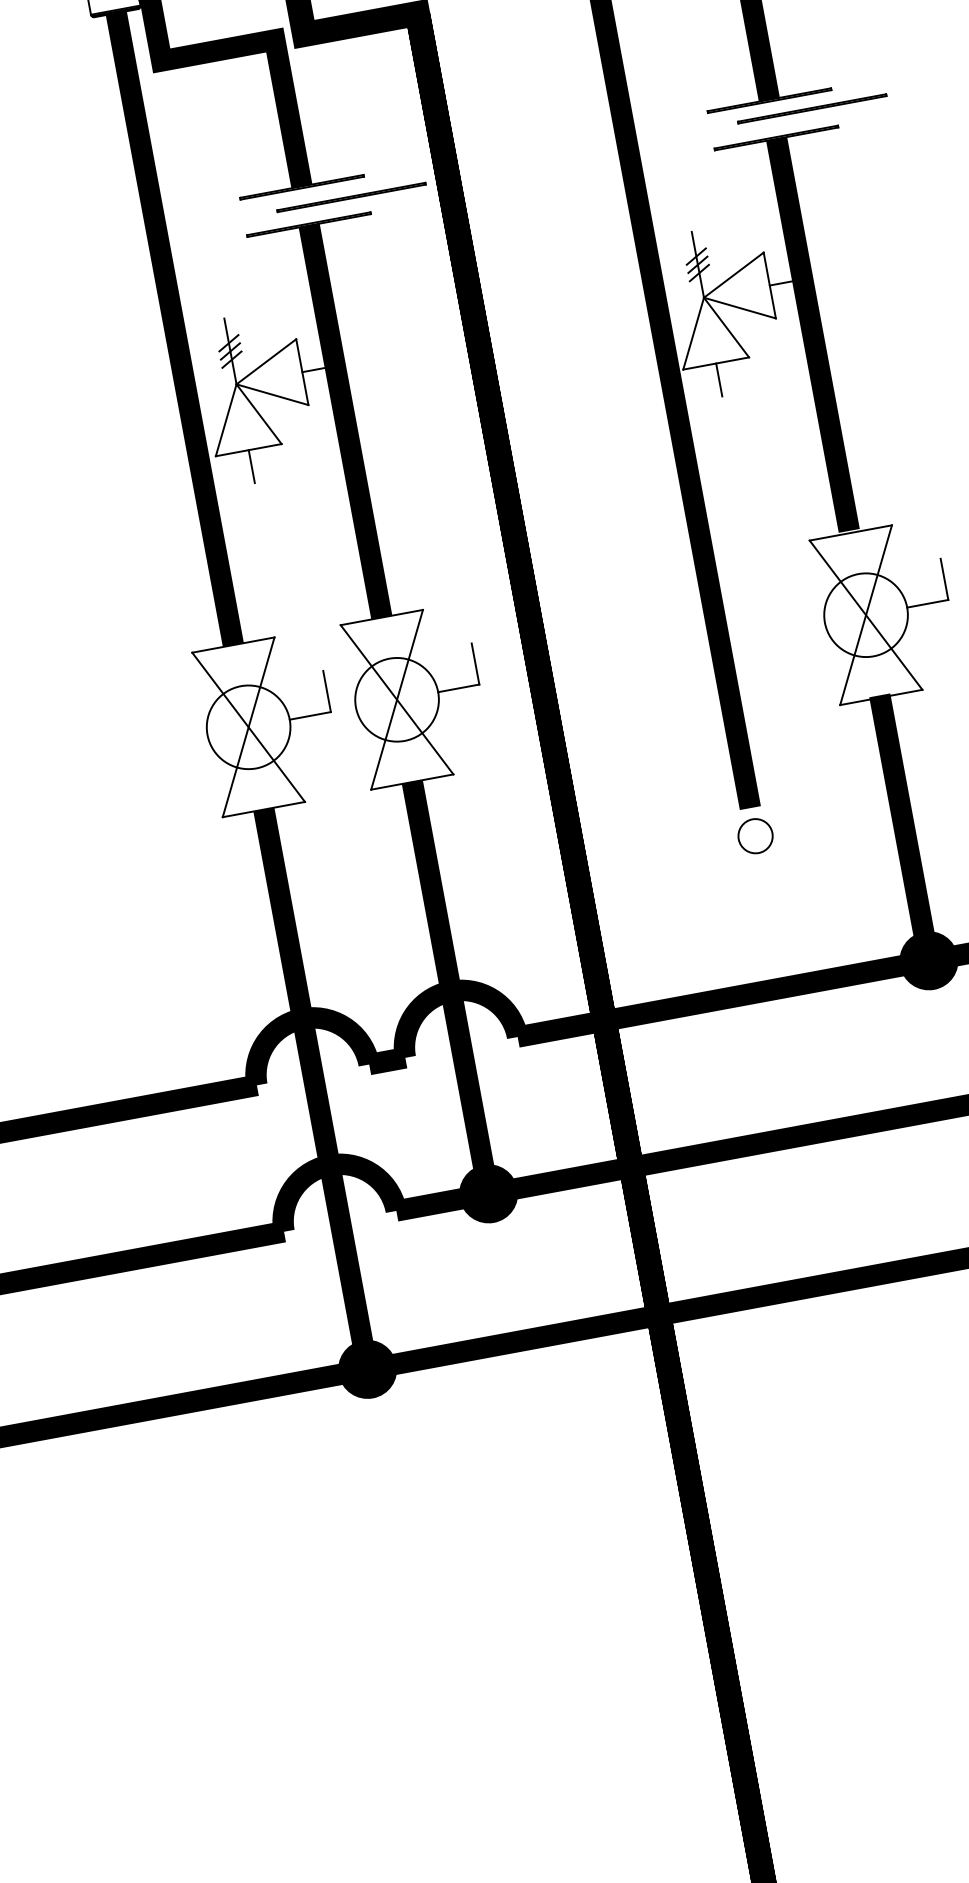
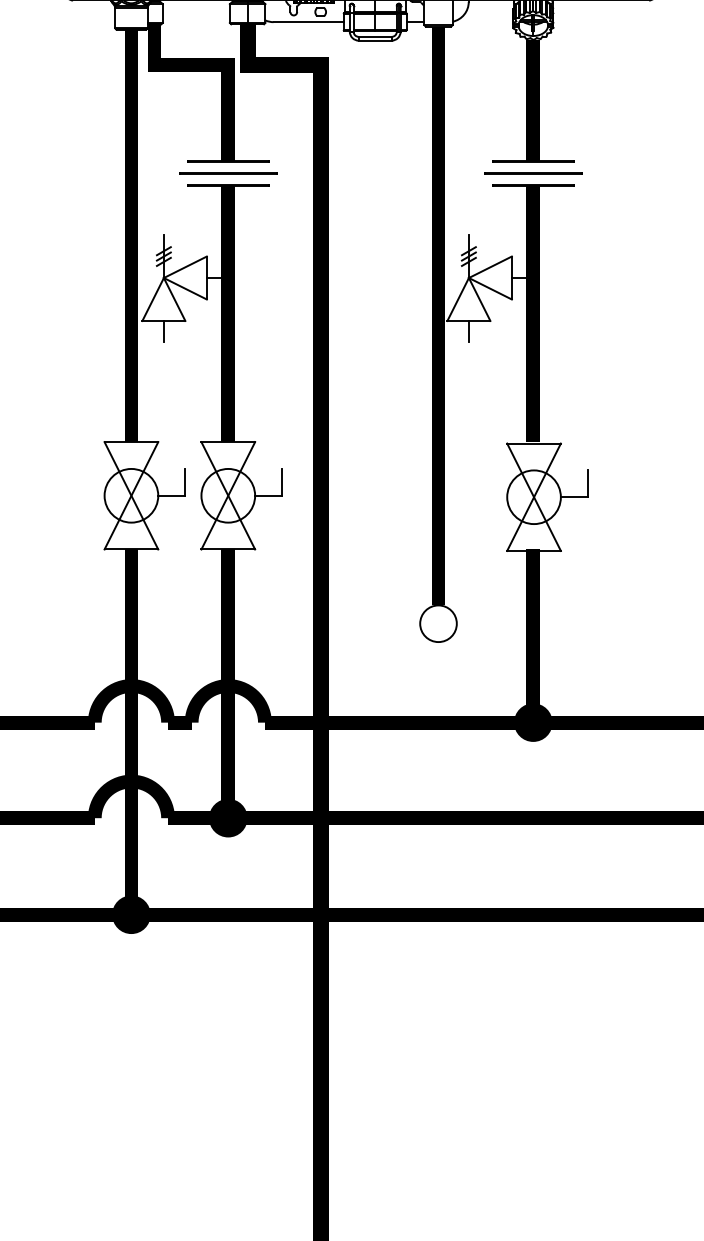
line: (812, 108) -> (533, 173), moved
line: (351, 197) -> (228, 173), moved
circle: (755, 835) -> (438, 623), size x1.67

